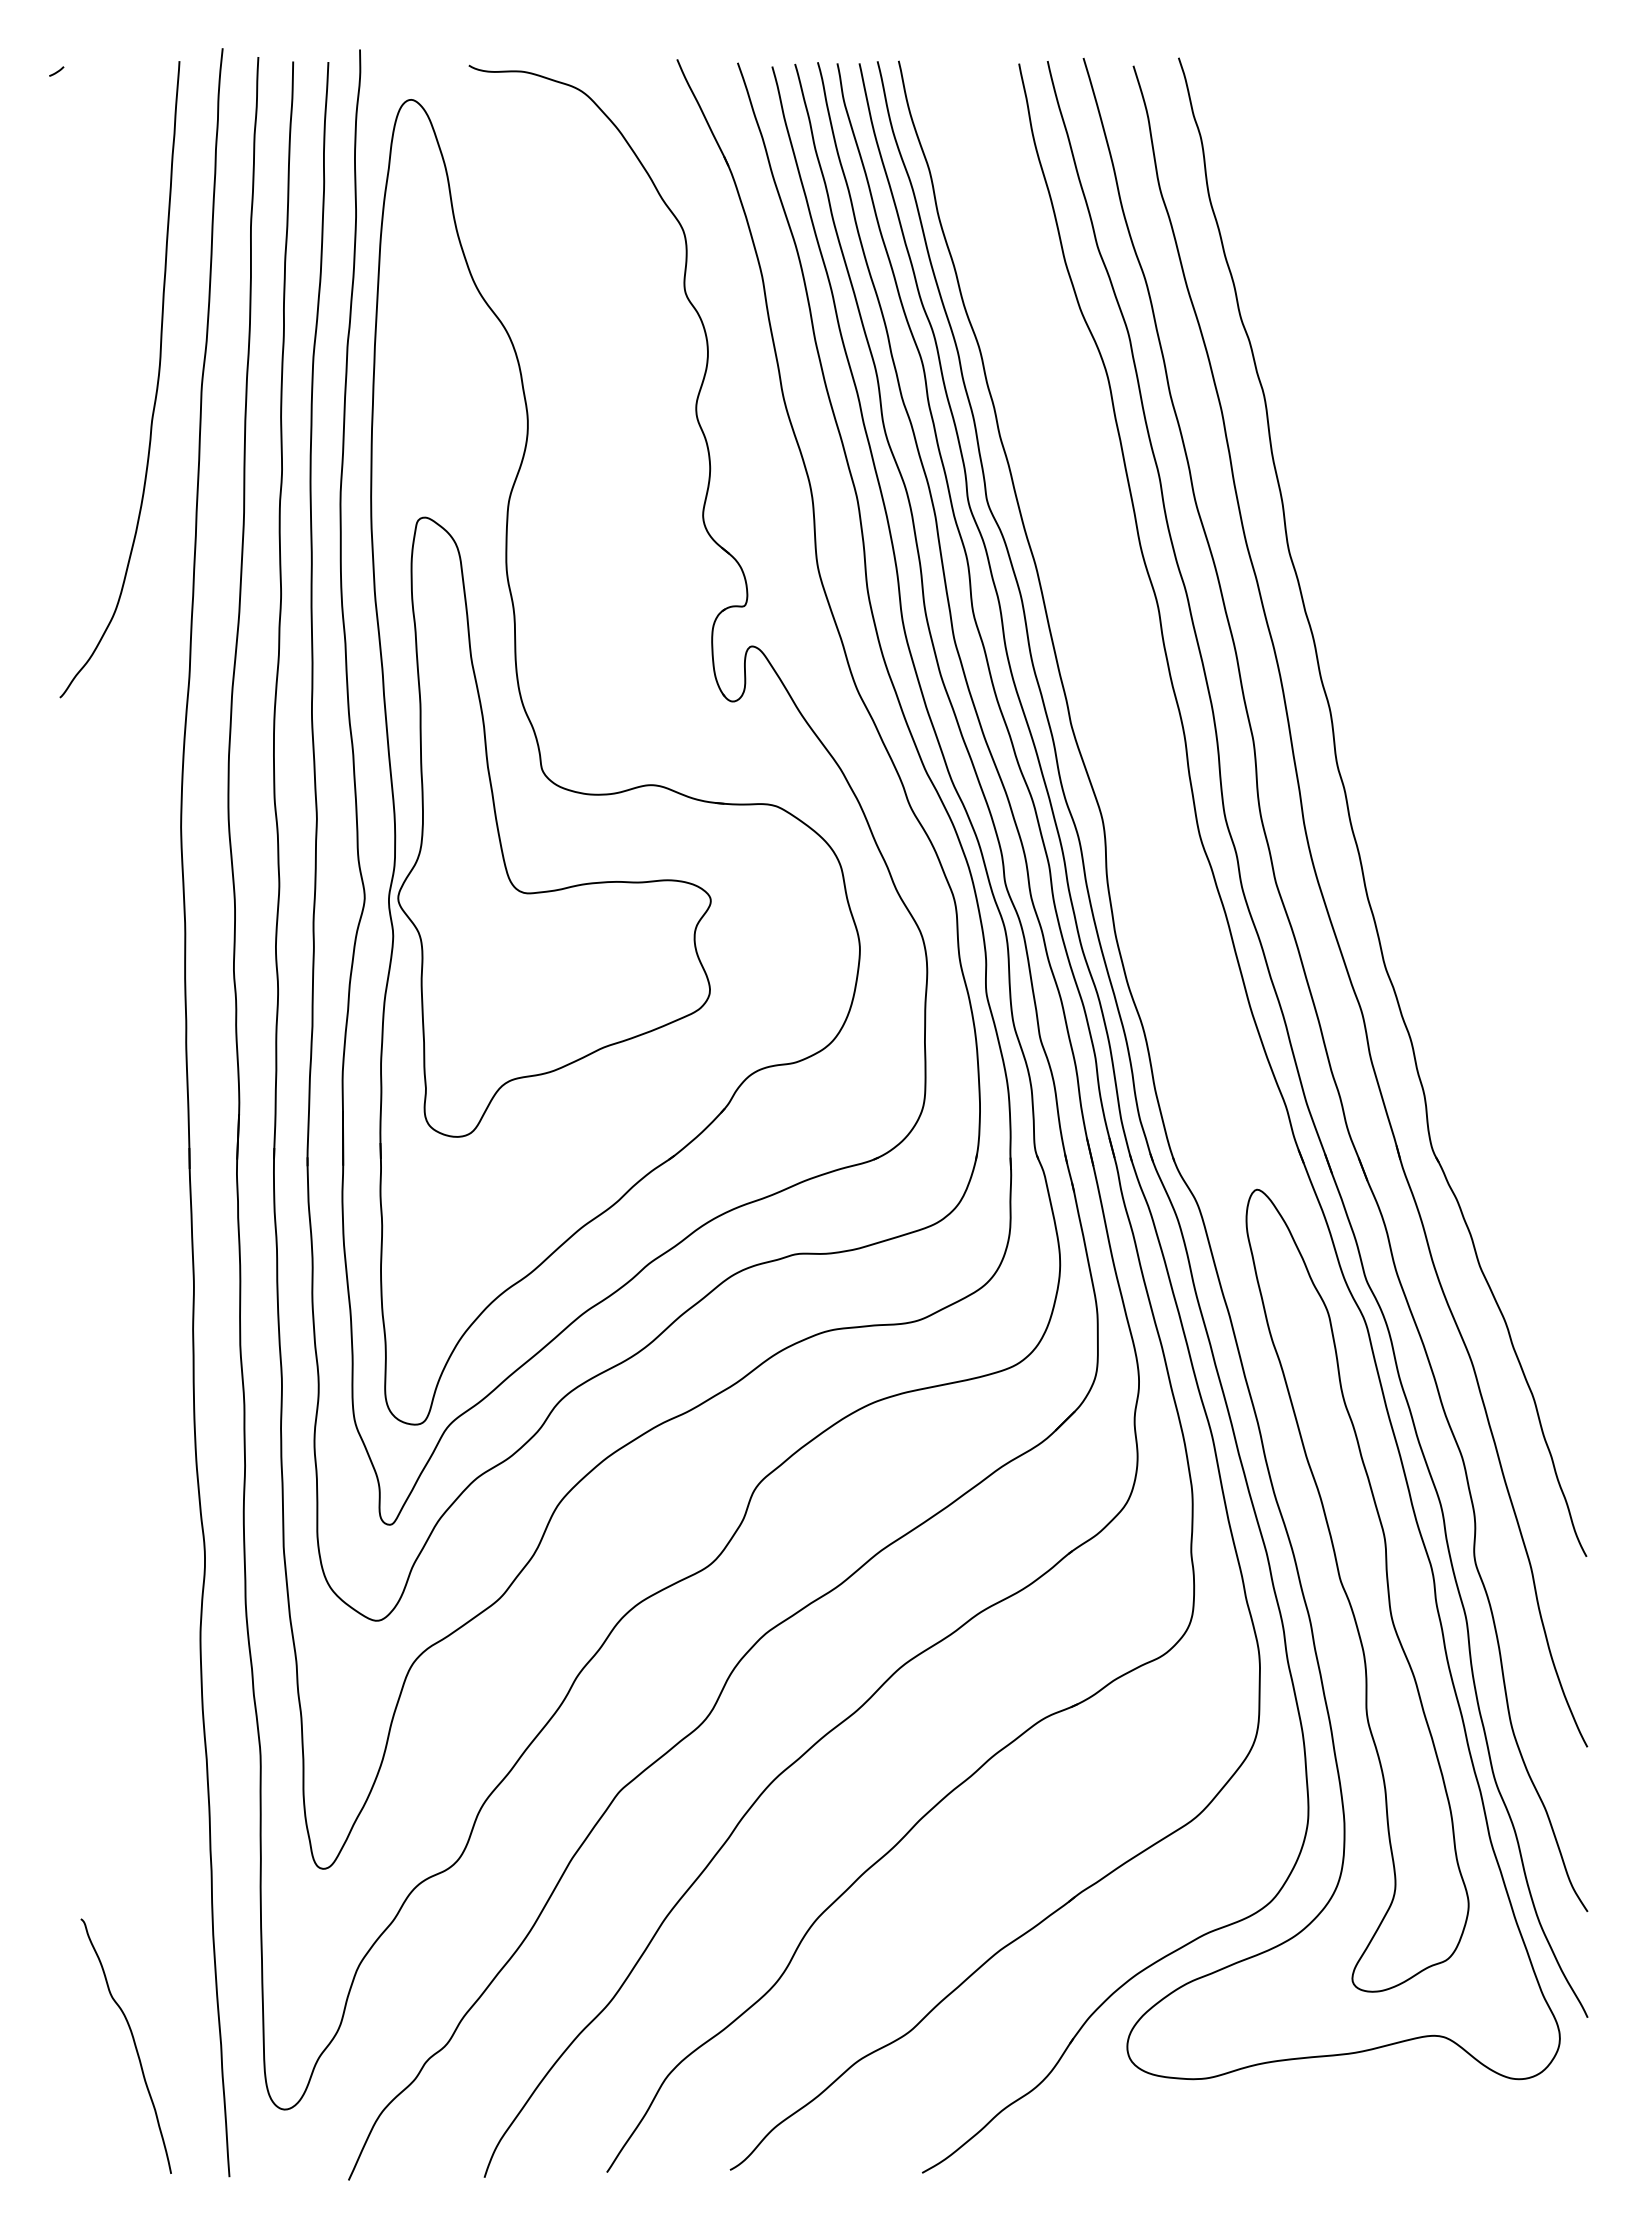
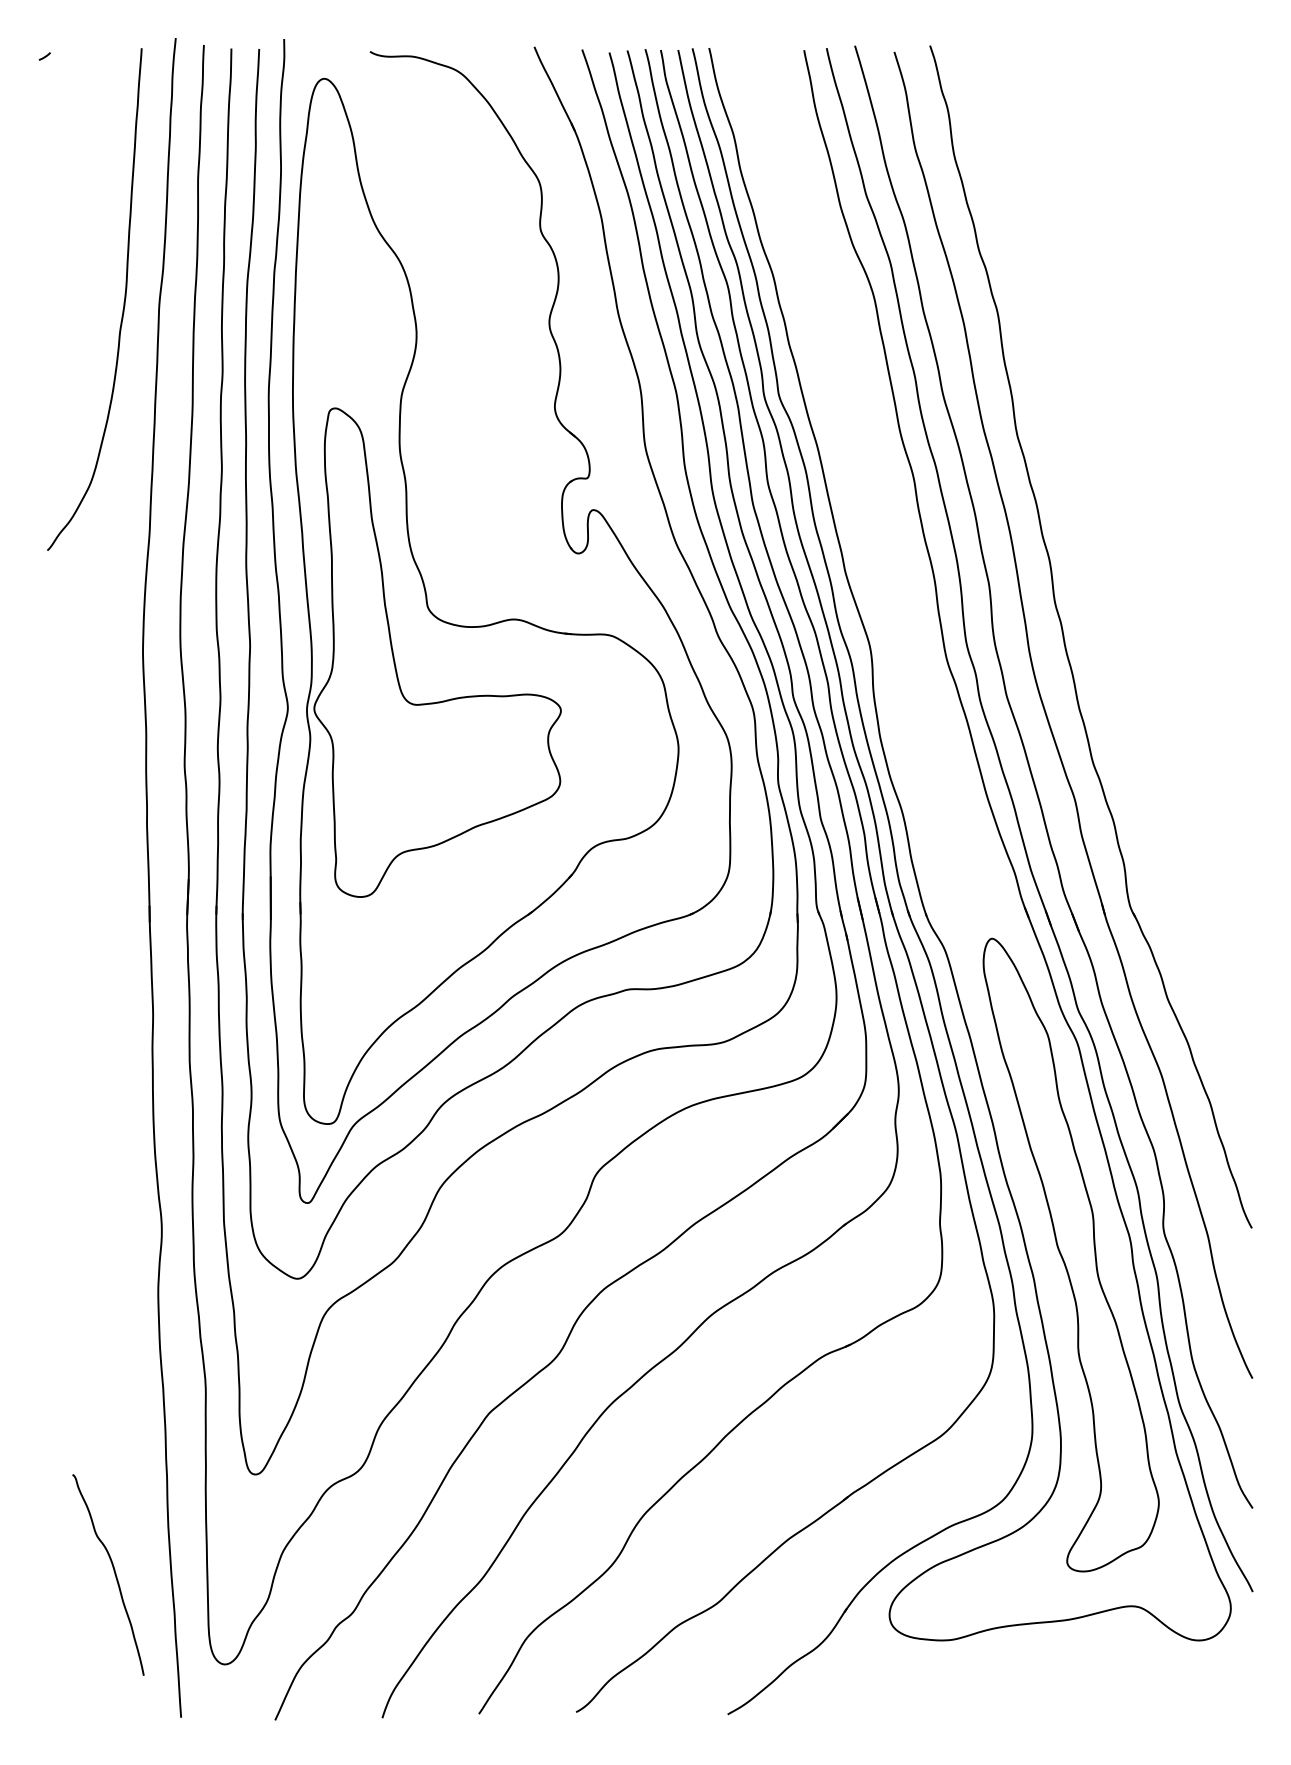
curve: (133, 2043) -> (114, 1572), moved

